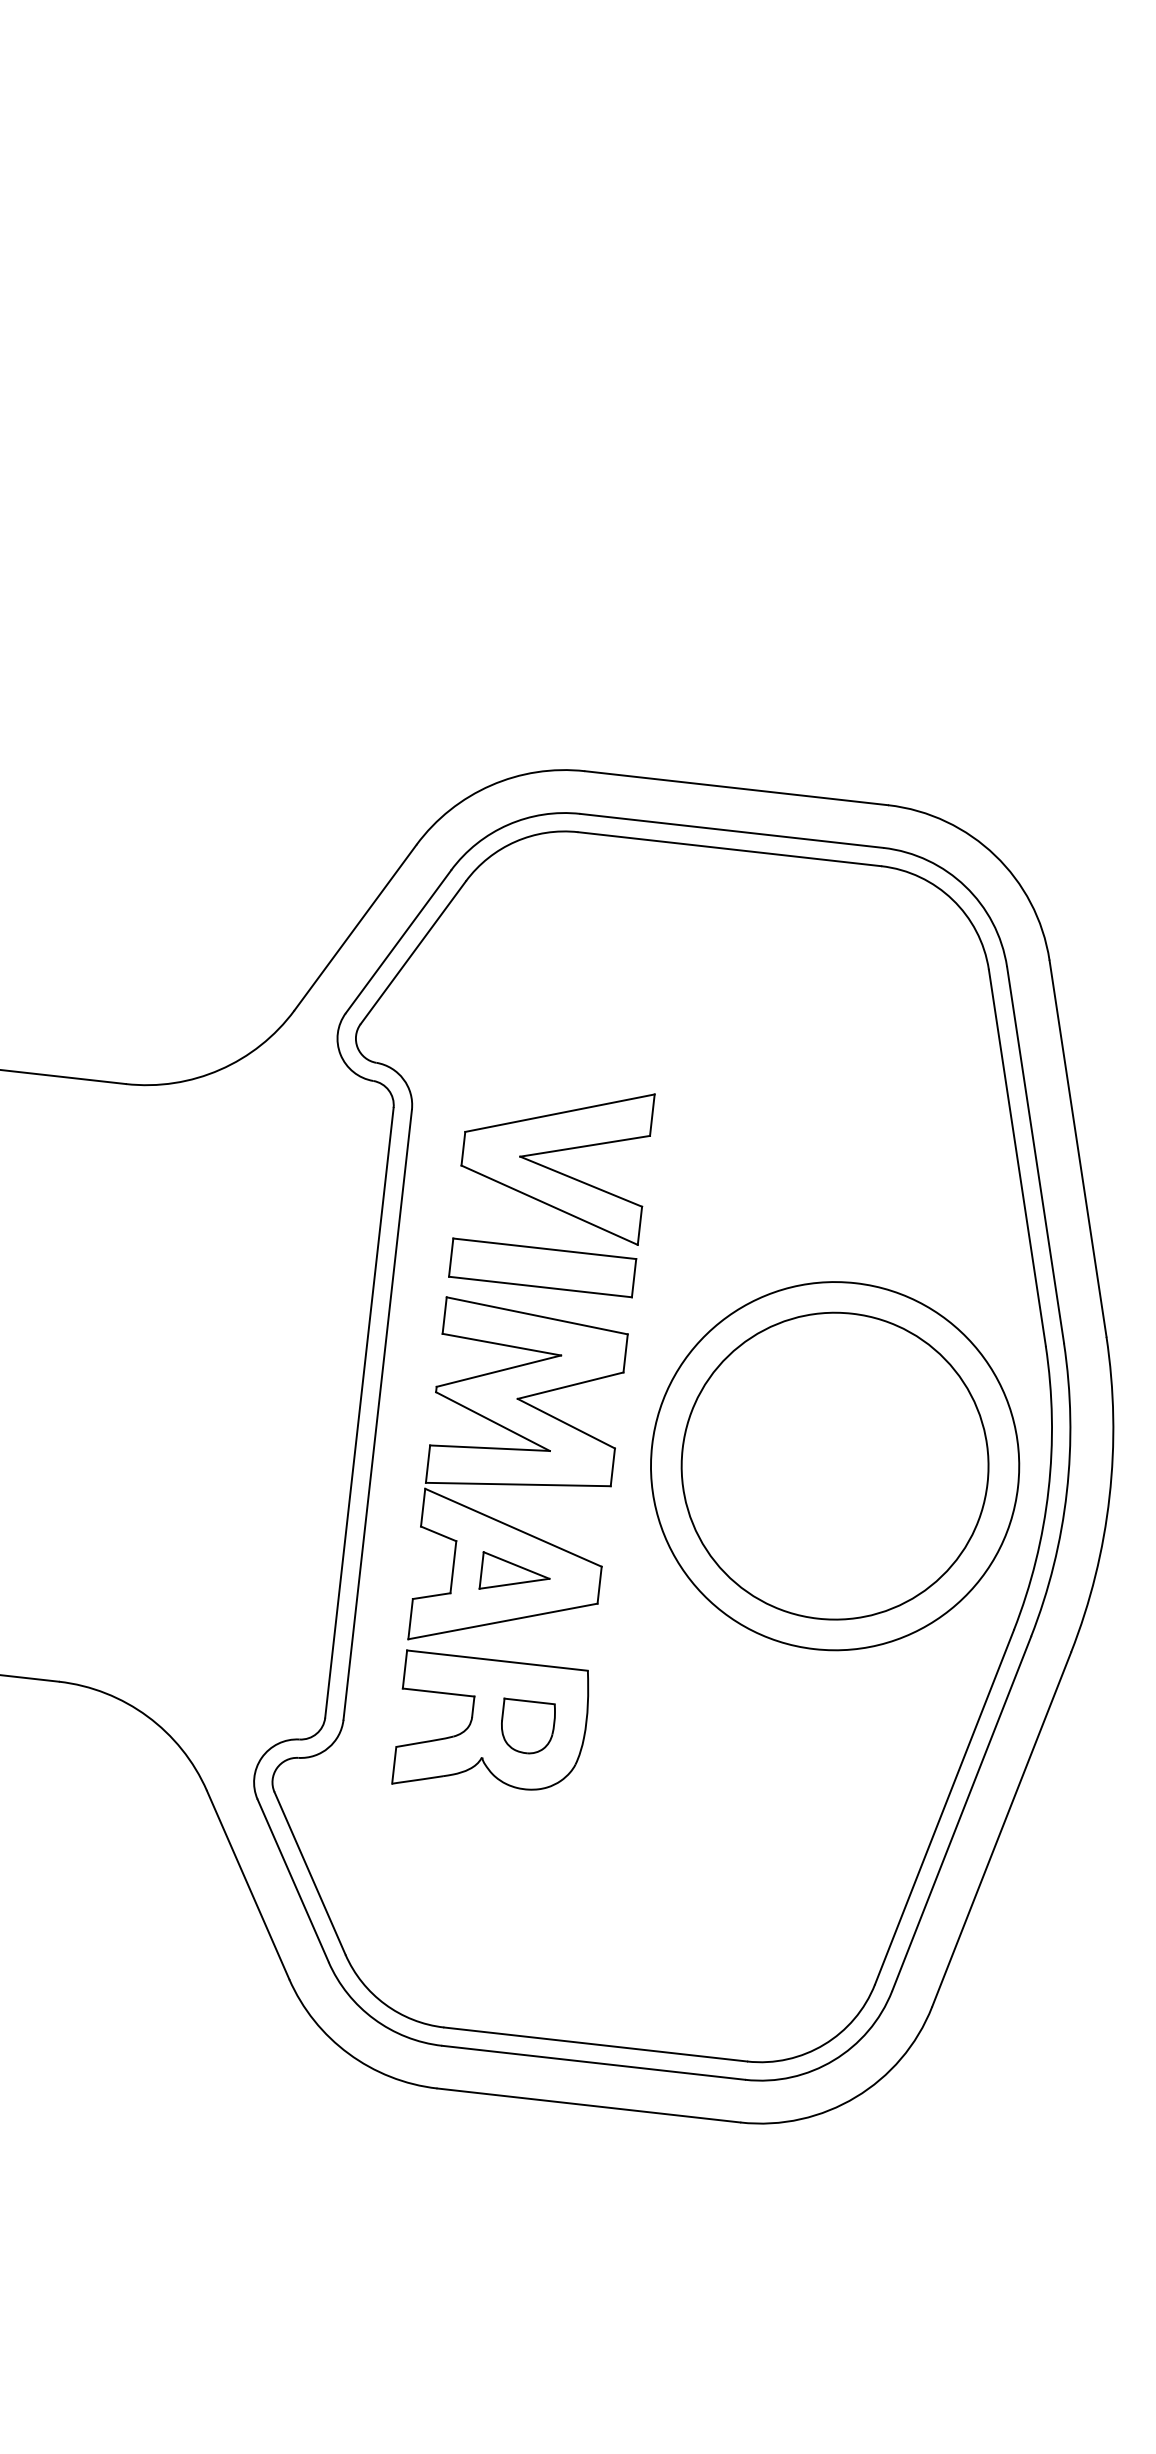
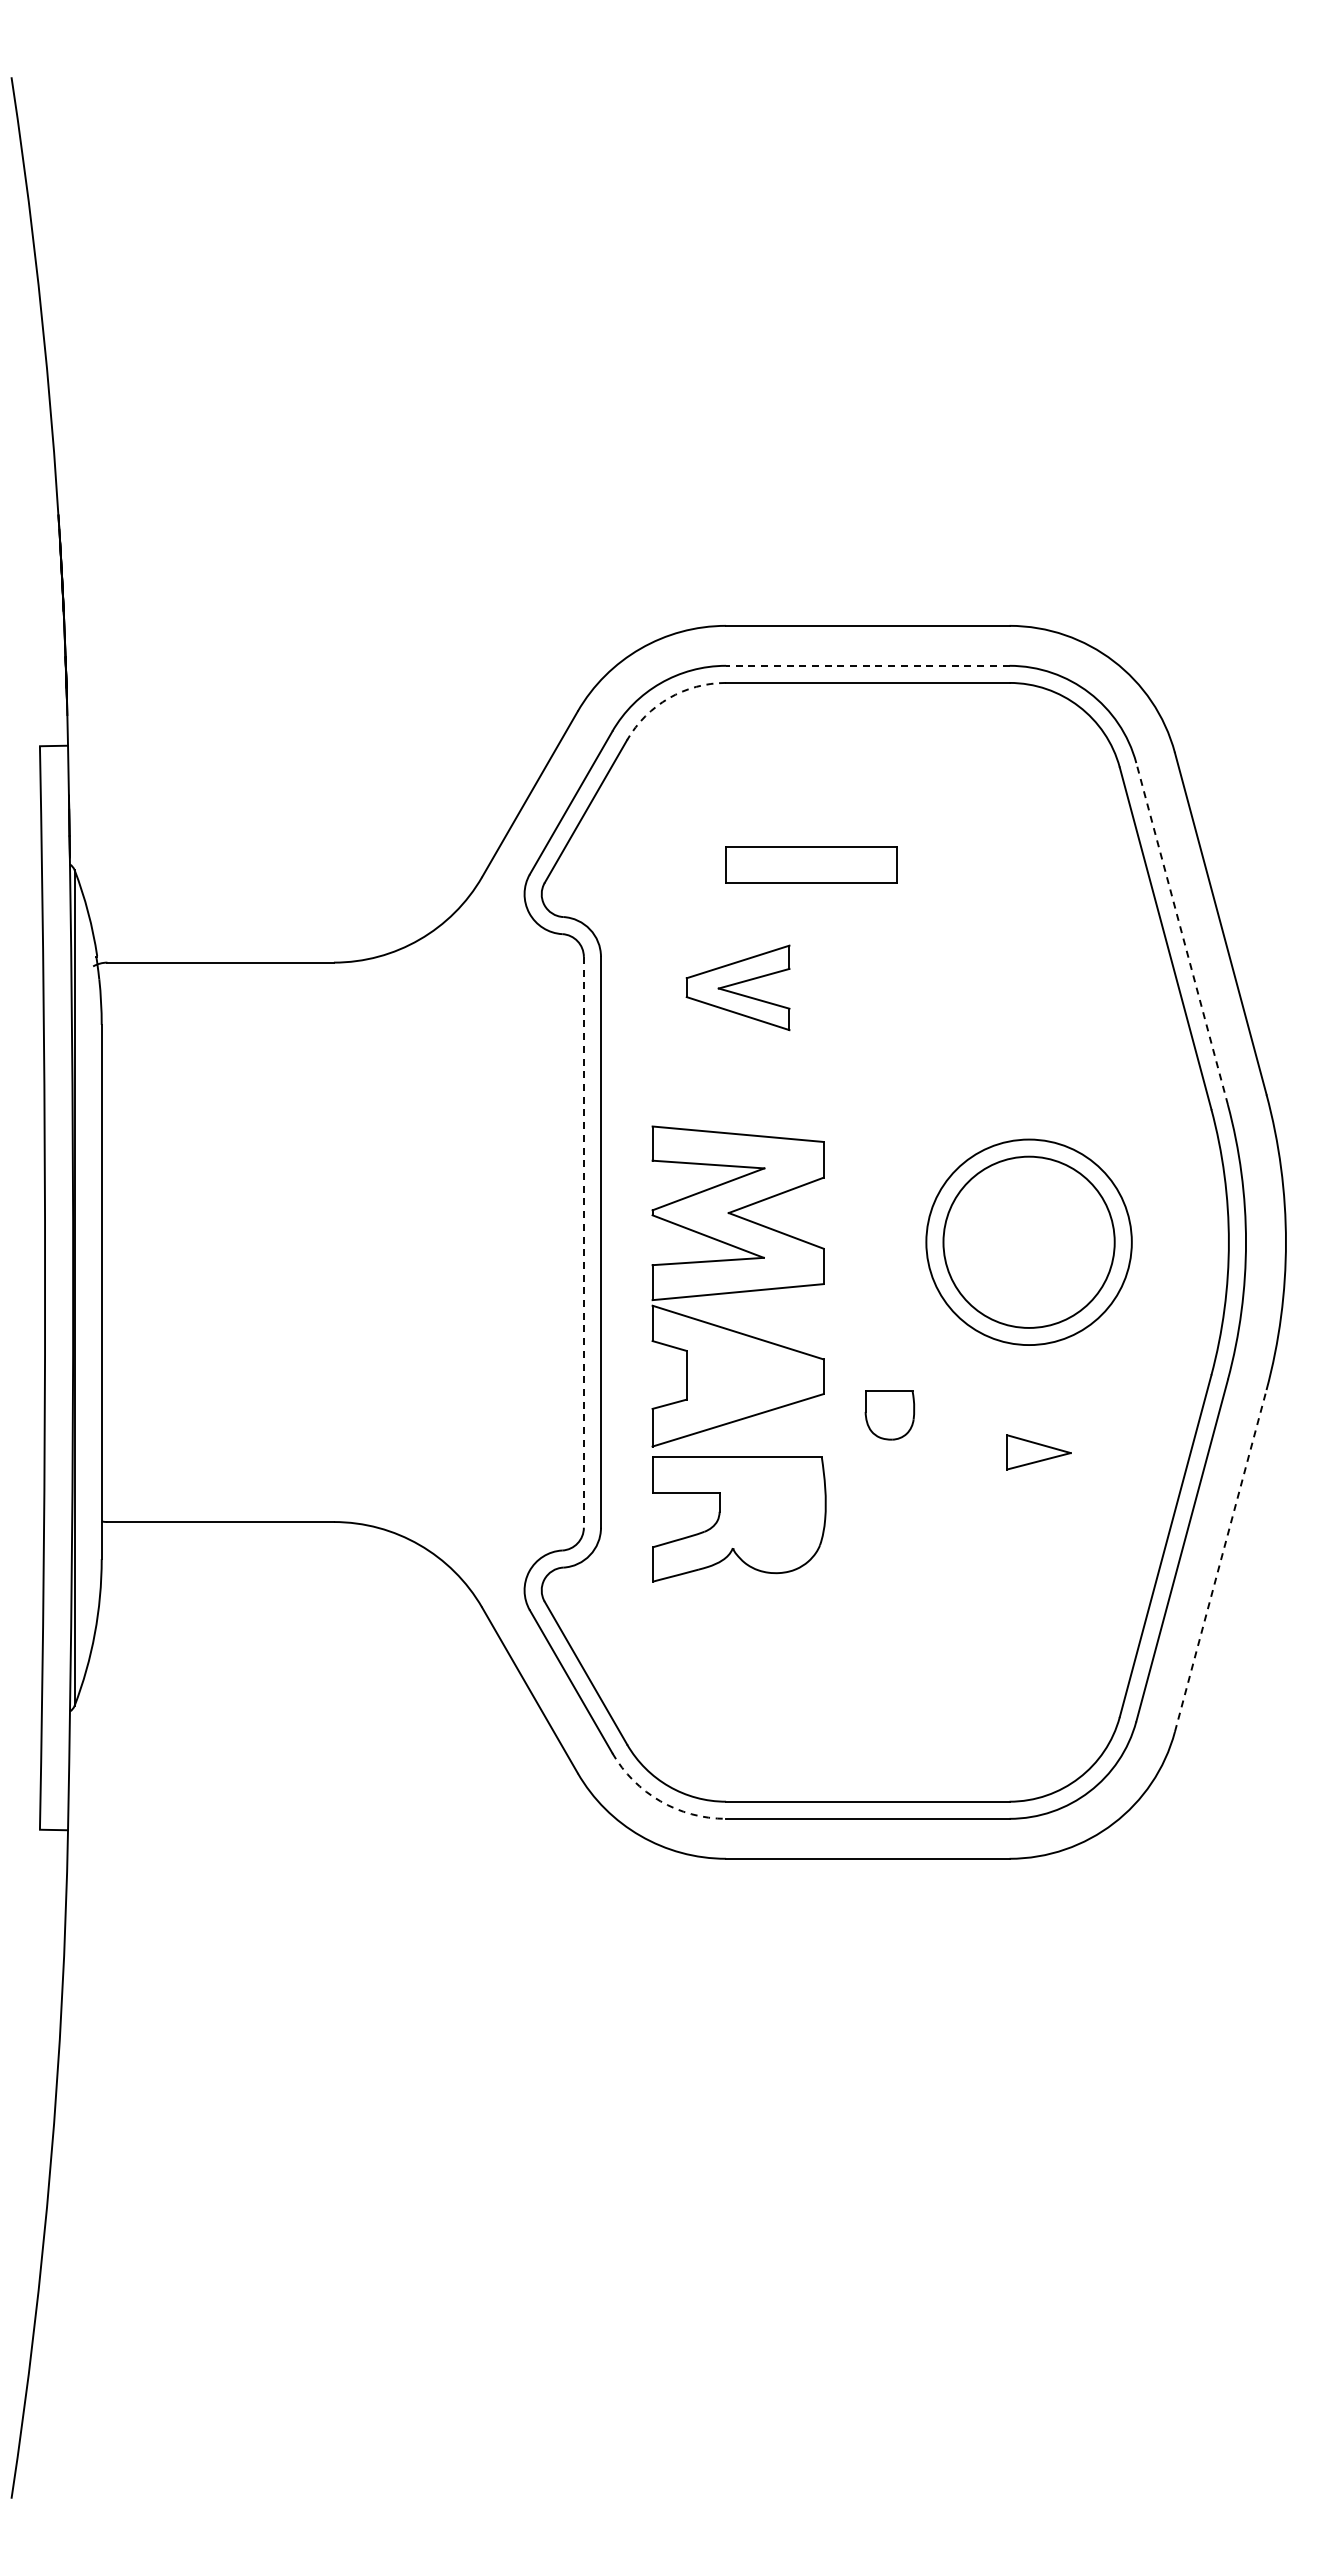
line: (731, 830) -> (867, 665), solid -> dashed
arc: (515, 841) -> (668, 698), solid -> dashed
line: (1035, 1155) -> (1182, 934), solid -> dashed
part: (554, 1158) -> (737, 987), size x0.6
part: (543, 1267) -> (811, 864), moved
line: (359, 1412) -> (583, 1242), solid -> dashed
circle: (834, 1466) -> (1028, 1242), size x0.6
circle: (834, 1466) -> (1028, 1242), size x0.6
part: (515, 1574) -> (1038, 1452), moved
part: (527, 1727) -> (889, 1415), moved
line: (1001, 1829) -> (1220, 1560), solid -> dashed
arc: (374, 2019) -> (660, 1801), solid -> dashed

